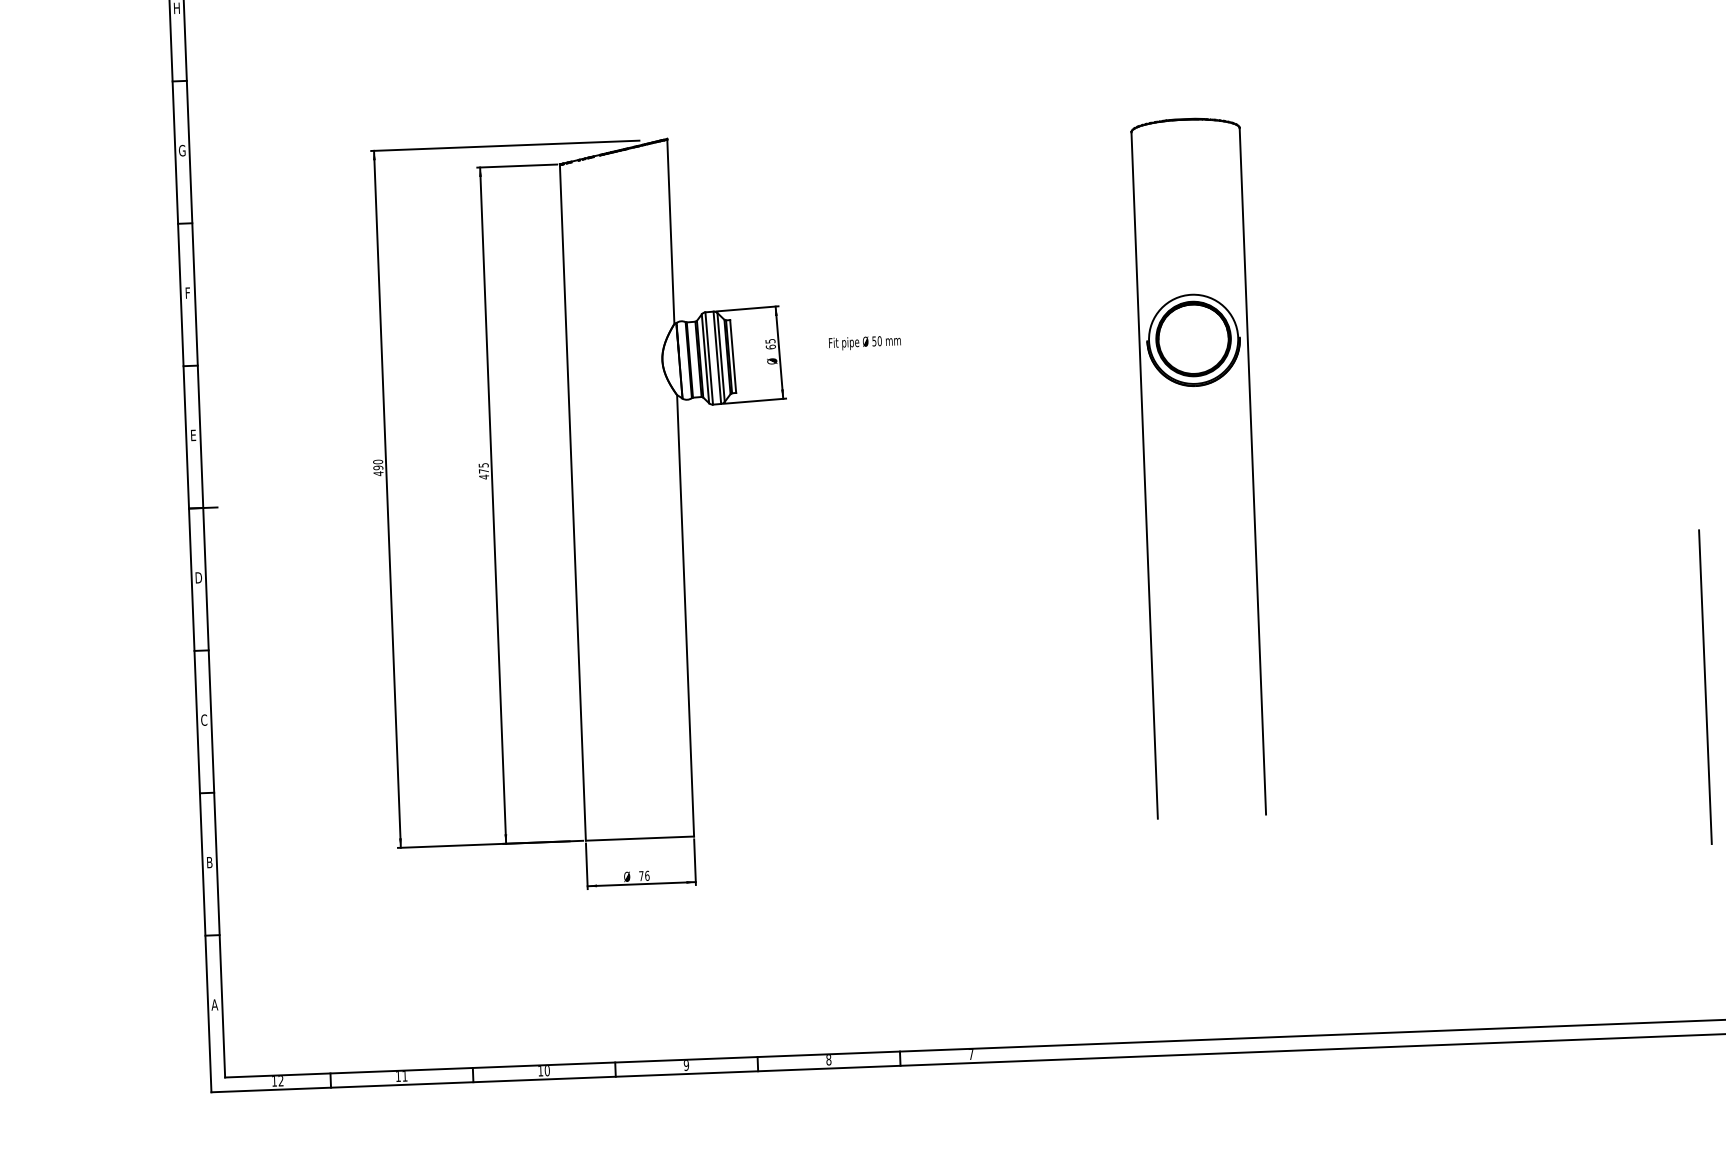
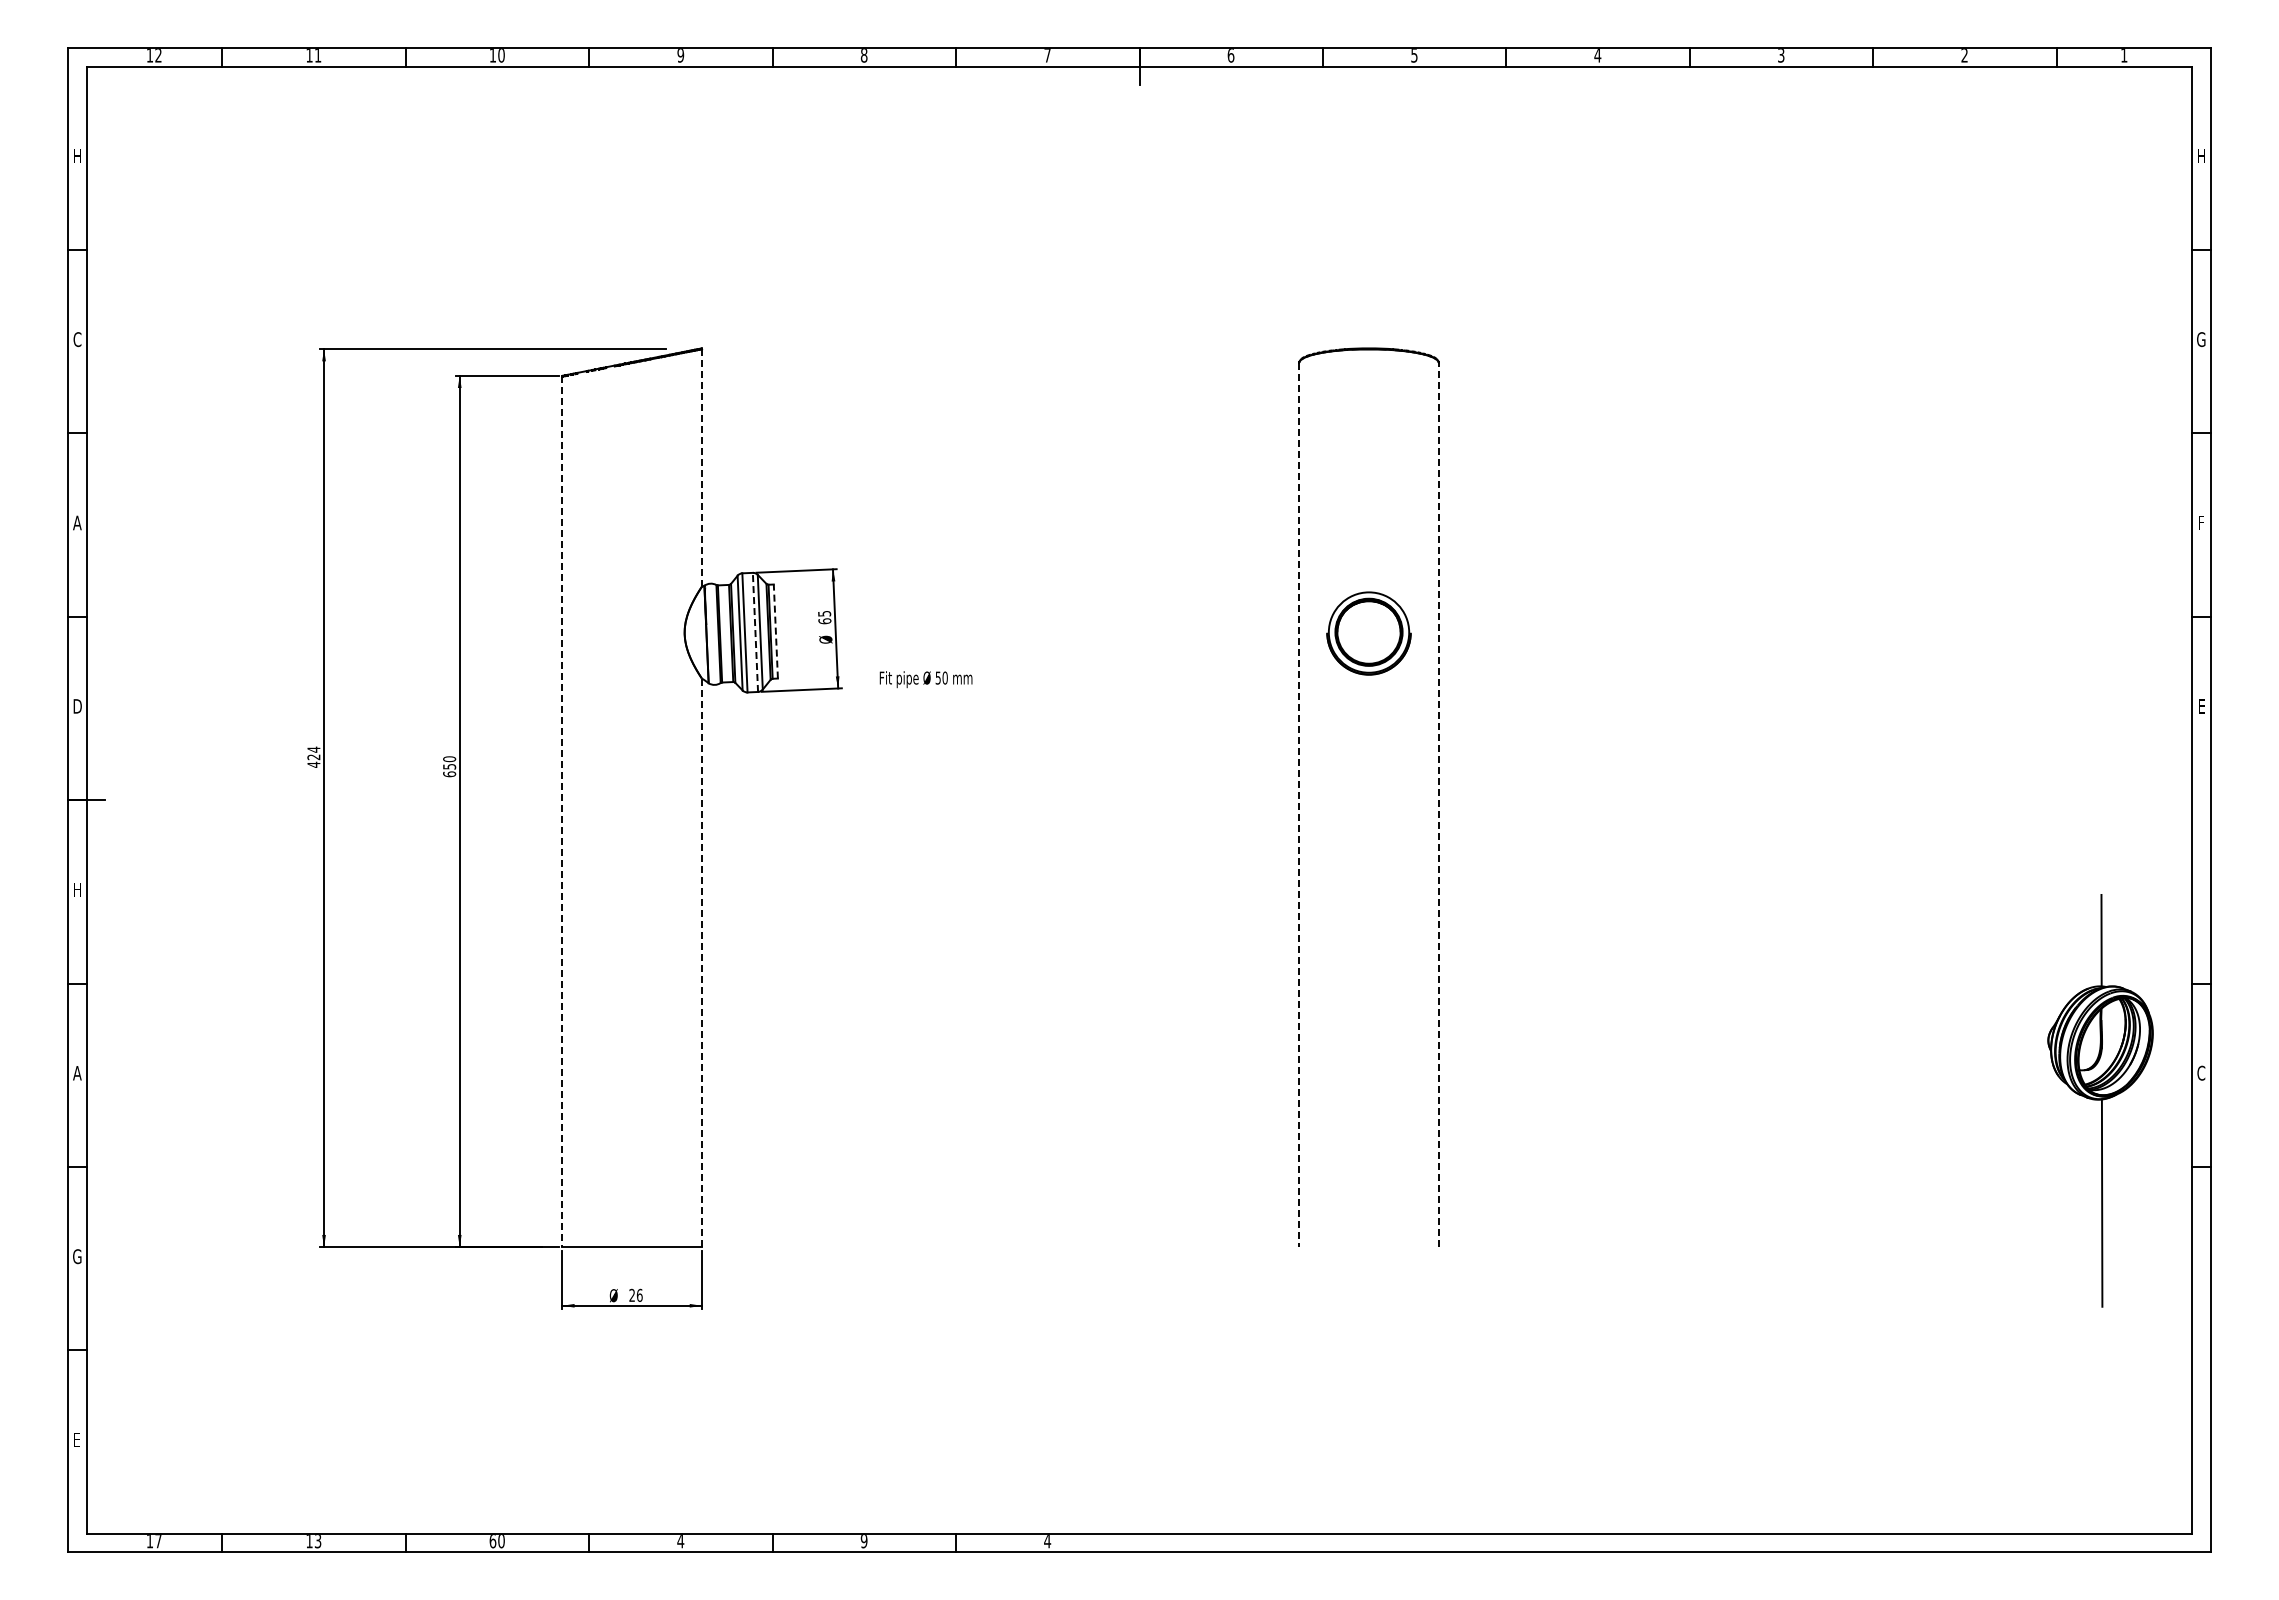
text: (182, 150) -> (77, 339), G -> C
line: (670, 232) -> (701, 468), solid -> dashed
text: (187, 292) -> (77, 522), F -> A
part: (1193, 340) -> (1368, 633), size x0.7
text: (864, 342) -> (925, 679), moved
line: (732, 356) -> (775, 631), solid -> dashed
line: (717, 357) -> (755, 632), solid -> dashed
text: (193, 435) -> (77, 706), E -> D
text: (377, 464) -> (313, 753), 490 -> 424
text: (483, 471) -> (449, 766), 475 -> 650
line: (1252, 471) -> (1438, 804), solid -> dashed
line: (1144, 475) -> (1299, 805), solid -> dashed
line: (572, 502) -> (562, 811), solid -> dashed
text: (198, 577) -> (77, 889), D -> H
line: (685, 615) -> (701, 962), solid -> dashed
line: (1704, 686) -> (2009, 1104), removed
text: (204, 719) -> (77, 1072), C -> A
text: (209, 862) -> (77, 1256), B -> G
text: (640, 875) -> (631, 1294), 76 -> 26
text: (214, 1004) -> (76, 1439), A -> E
text: (971, 1054) -> (1047, 1541), 7 -> 4
text: (828, 1060) -> (863, 1541), 8 -> 9
text: (686, 1065) -> (680, 1541), 9 -> 4
text: (540, 1071) -> (492, 1541), 10 -> 60
text: (404, 1076) -> (317, 1541), 11 -> 13
text: (281, 1081) -> (158, 1541), 12 -> 17

